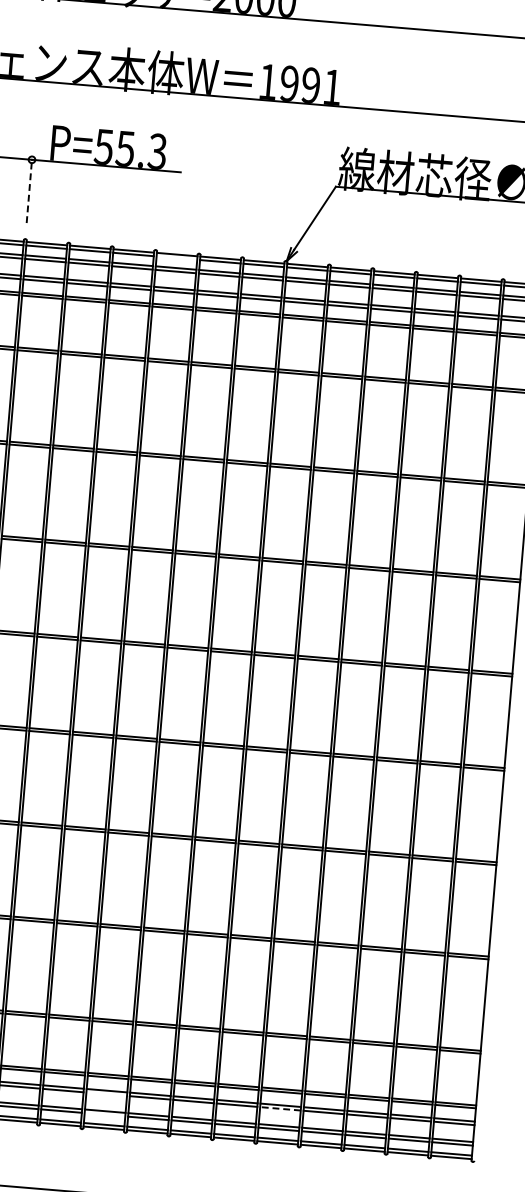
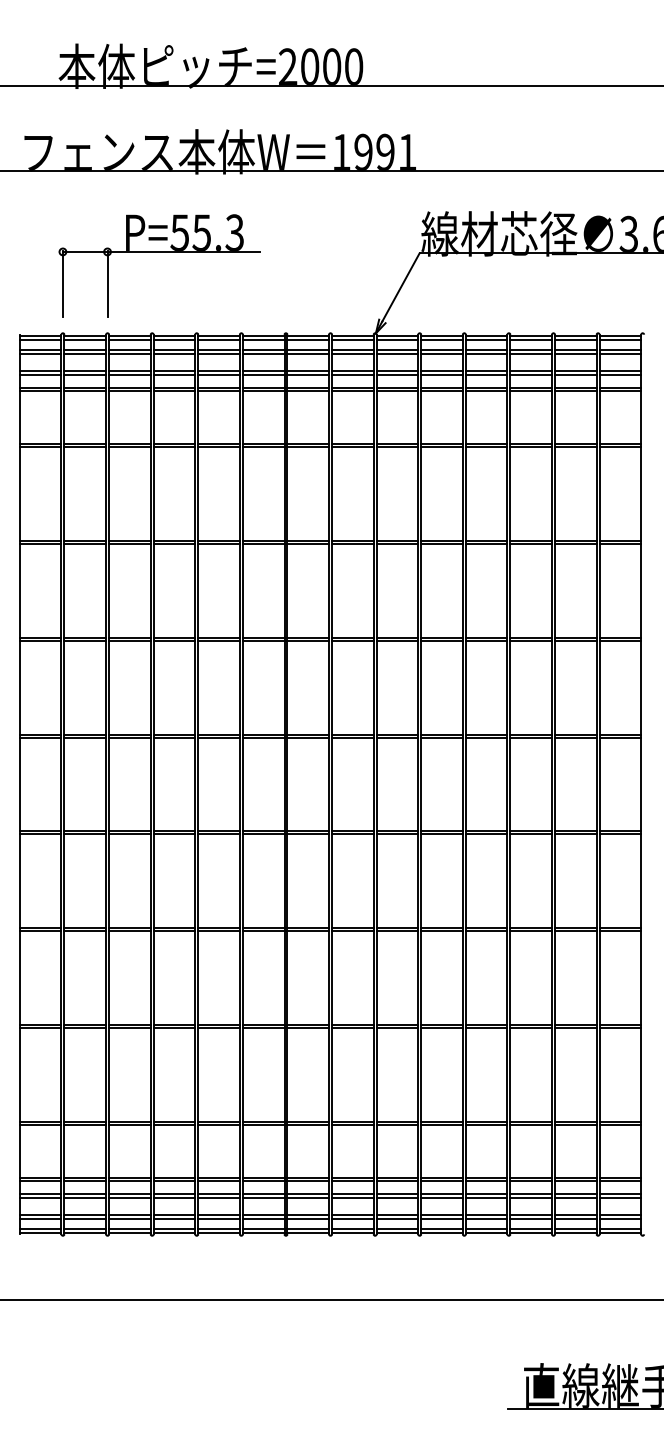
line: (29, 191) -> (107, 284), dashed -> solid
line: (176, 257) -> (263, 339), added
line: (106, 1094) -> (263, 1198), added
line: (280, 1109) -> (442, 1198), dashed -> solid
line: (104, 1115) -> (263, 1219), added

